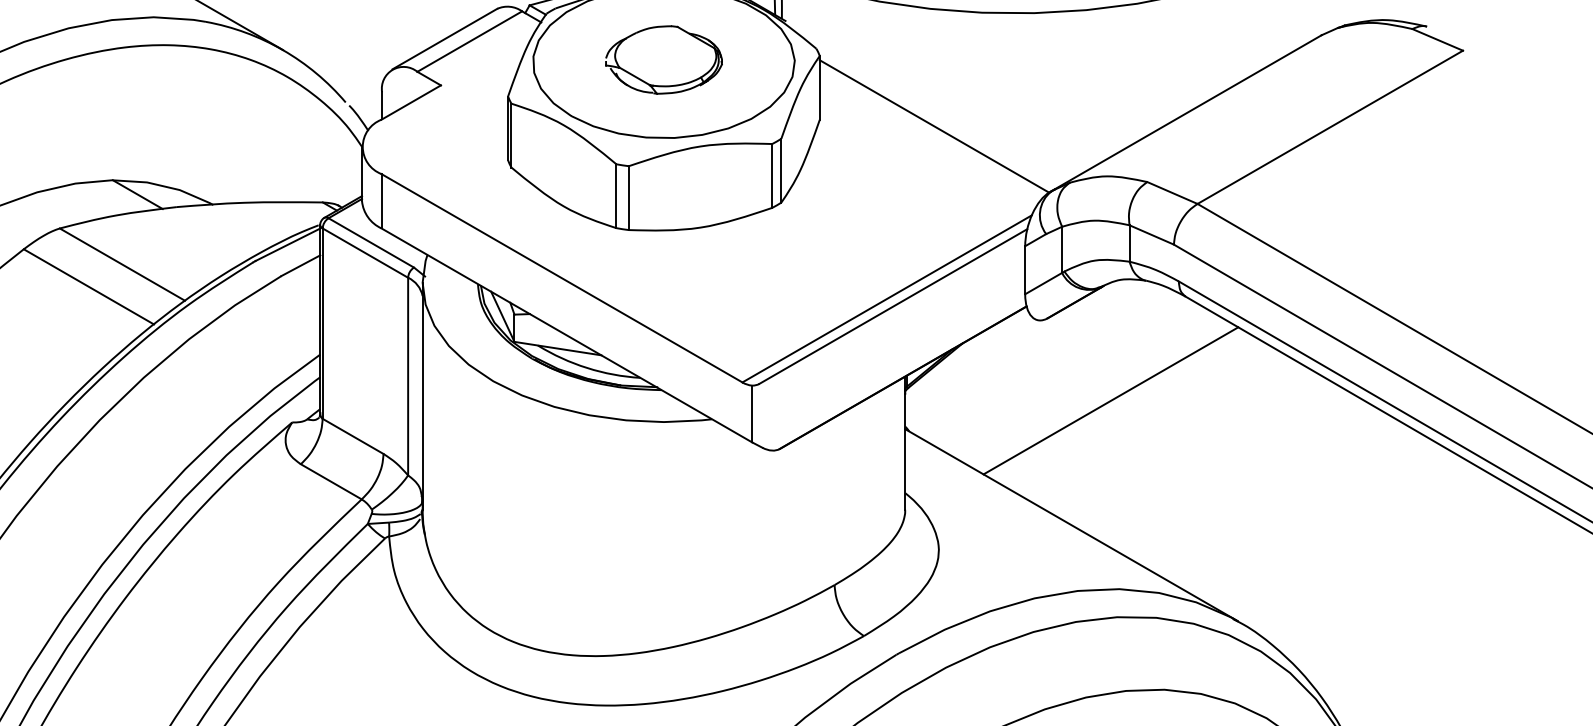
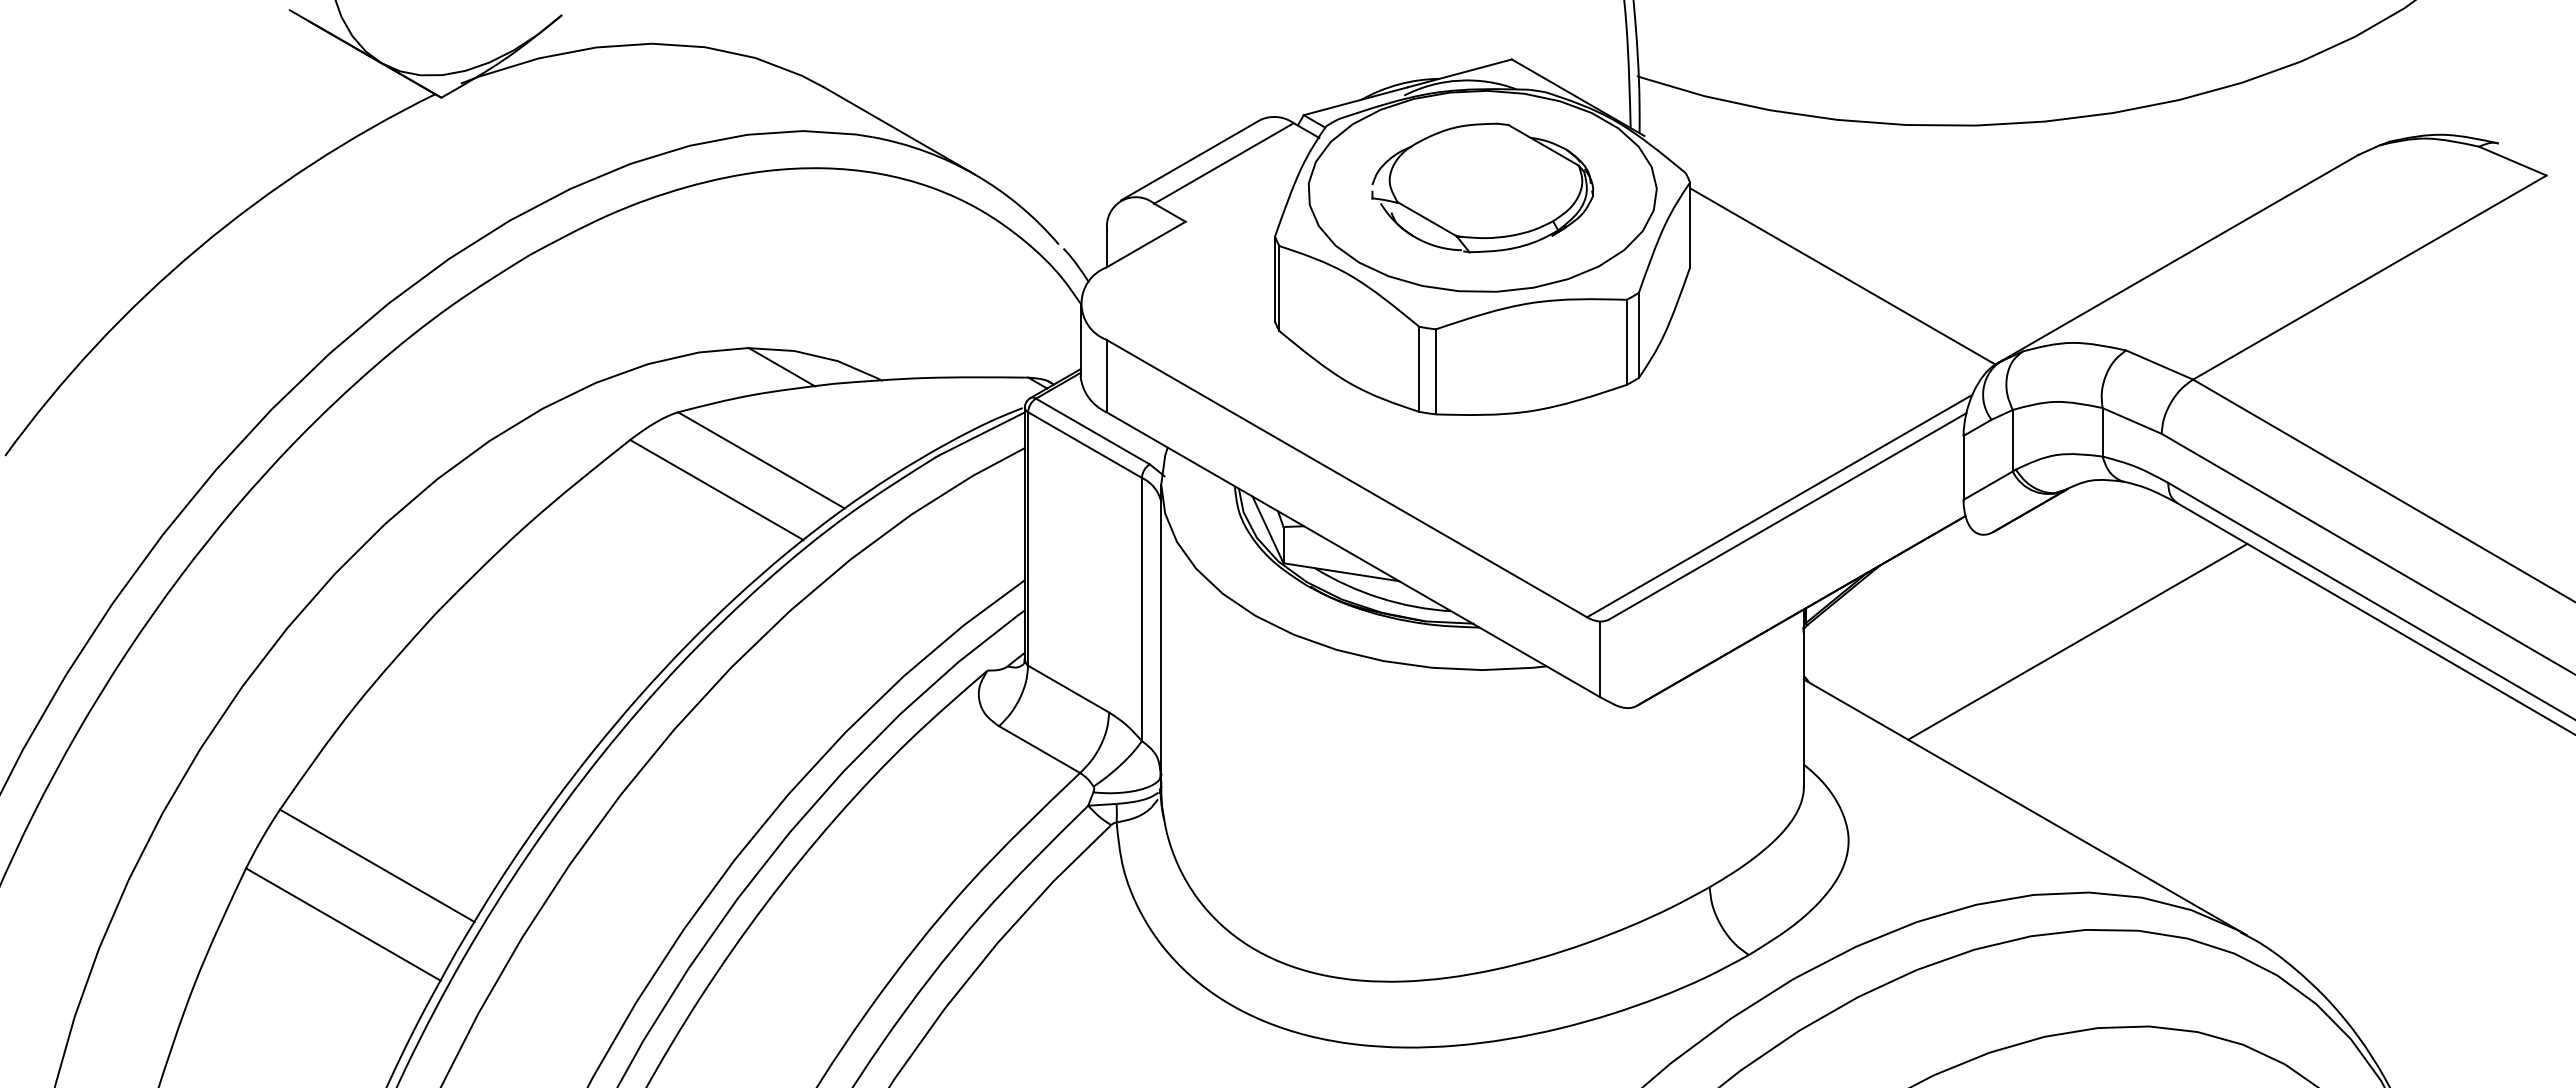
part: (663, 59) -> (1482, 187), size x1.43

